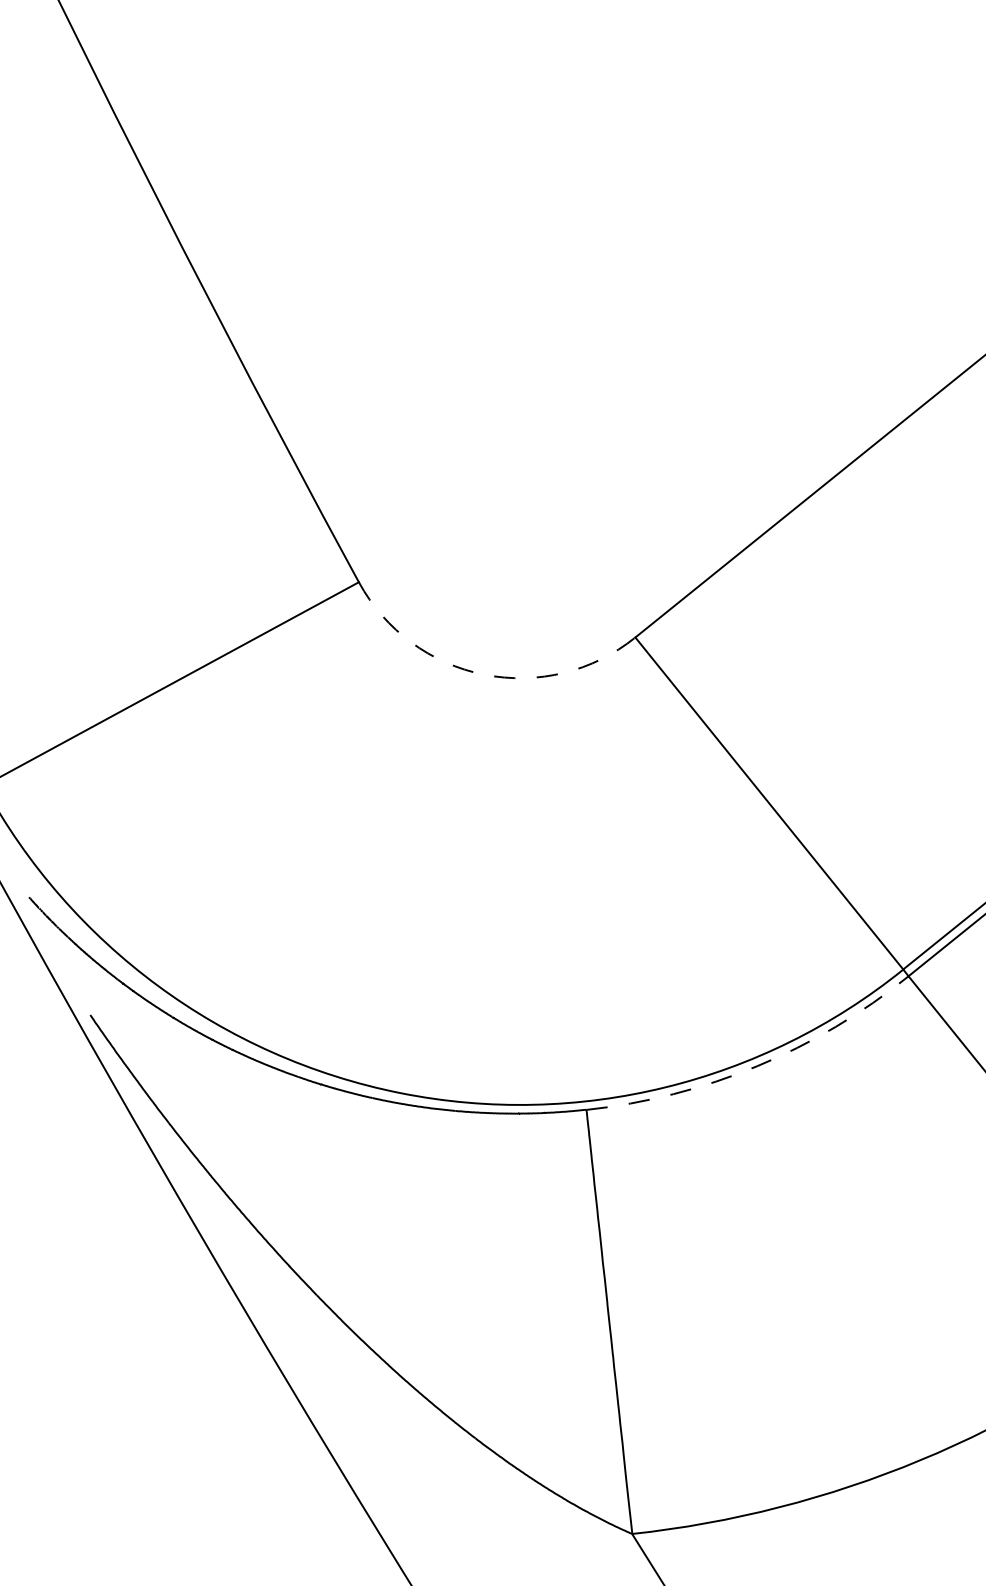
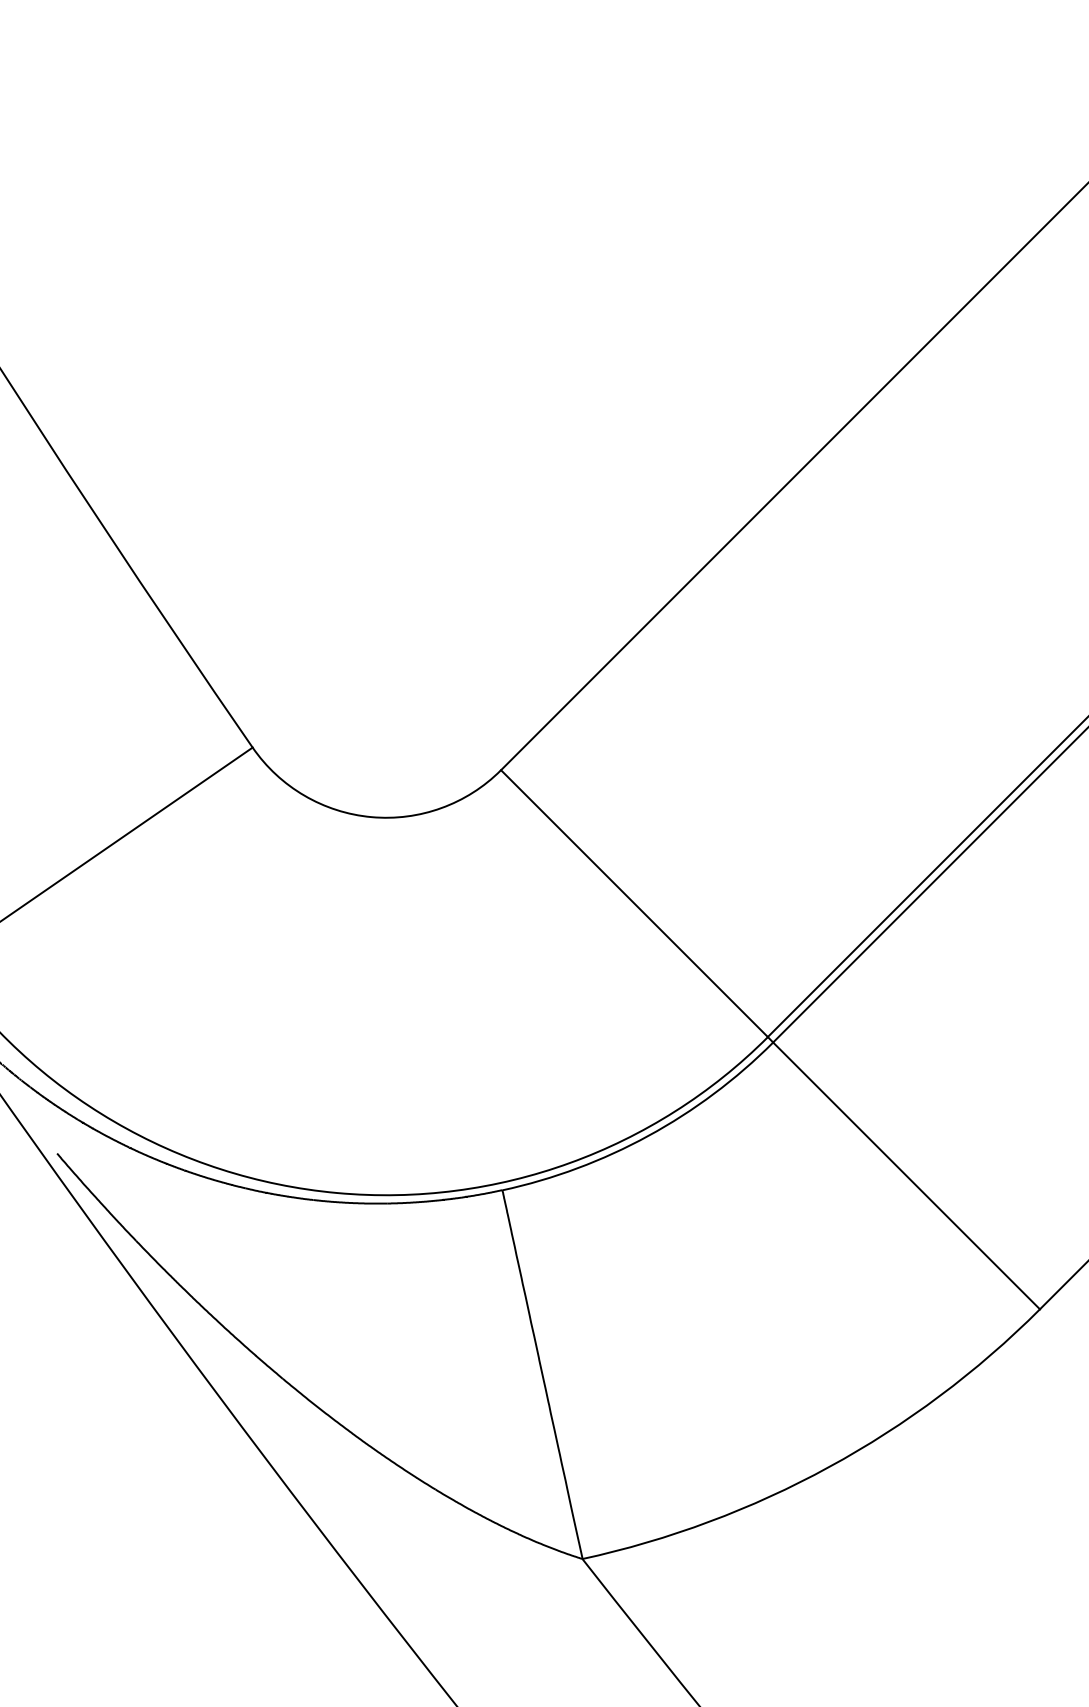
arc: (484, 675) -> (371, 817), dashed -> solid
arc: (757, 1065) -> (648, 1135), dashed -> solid

